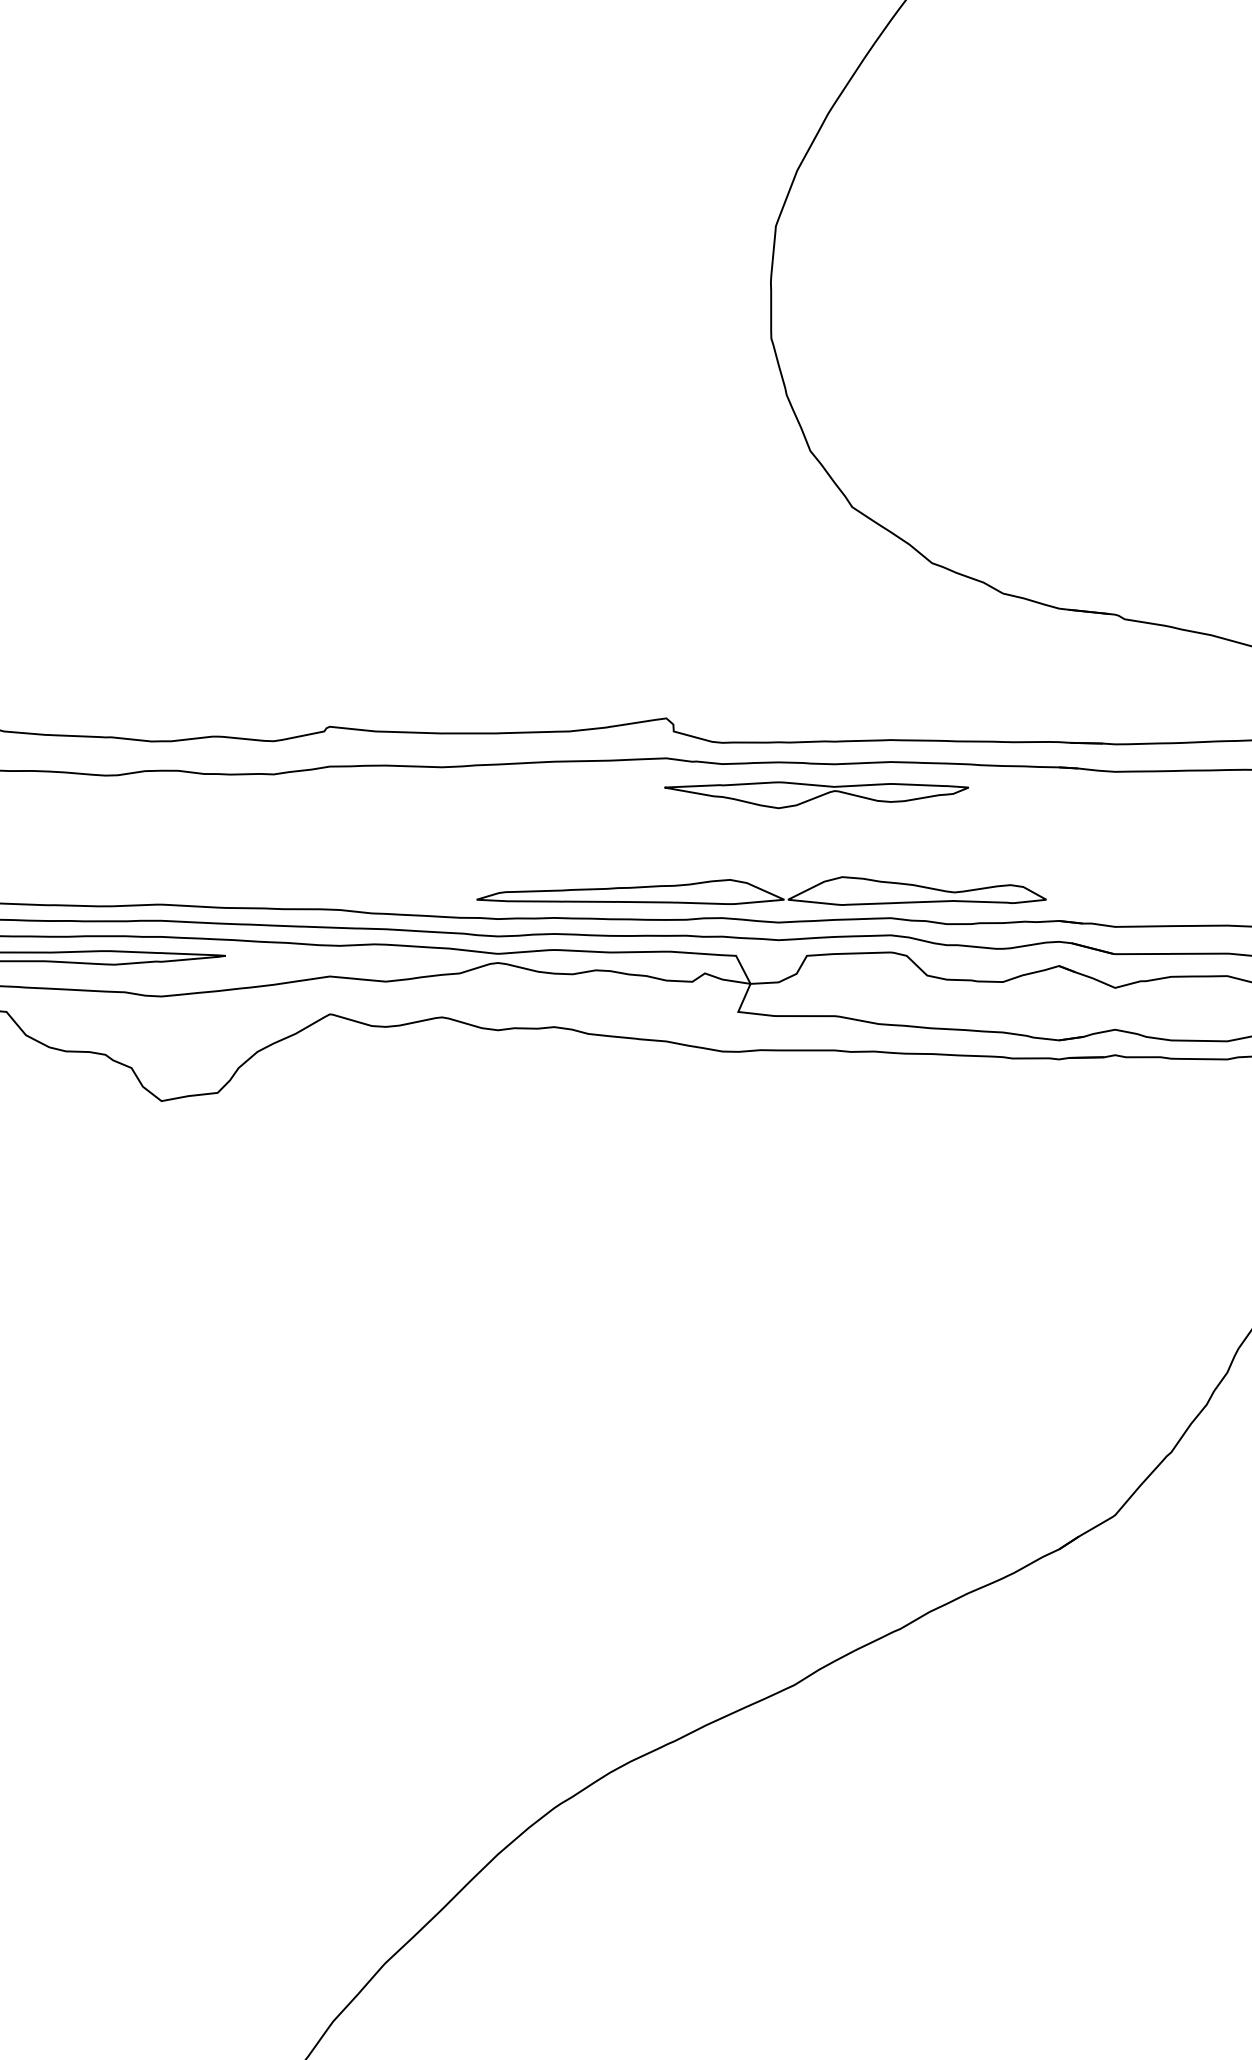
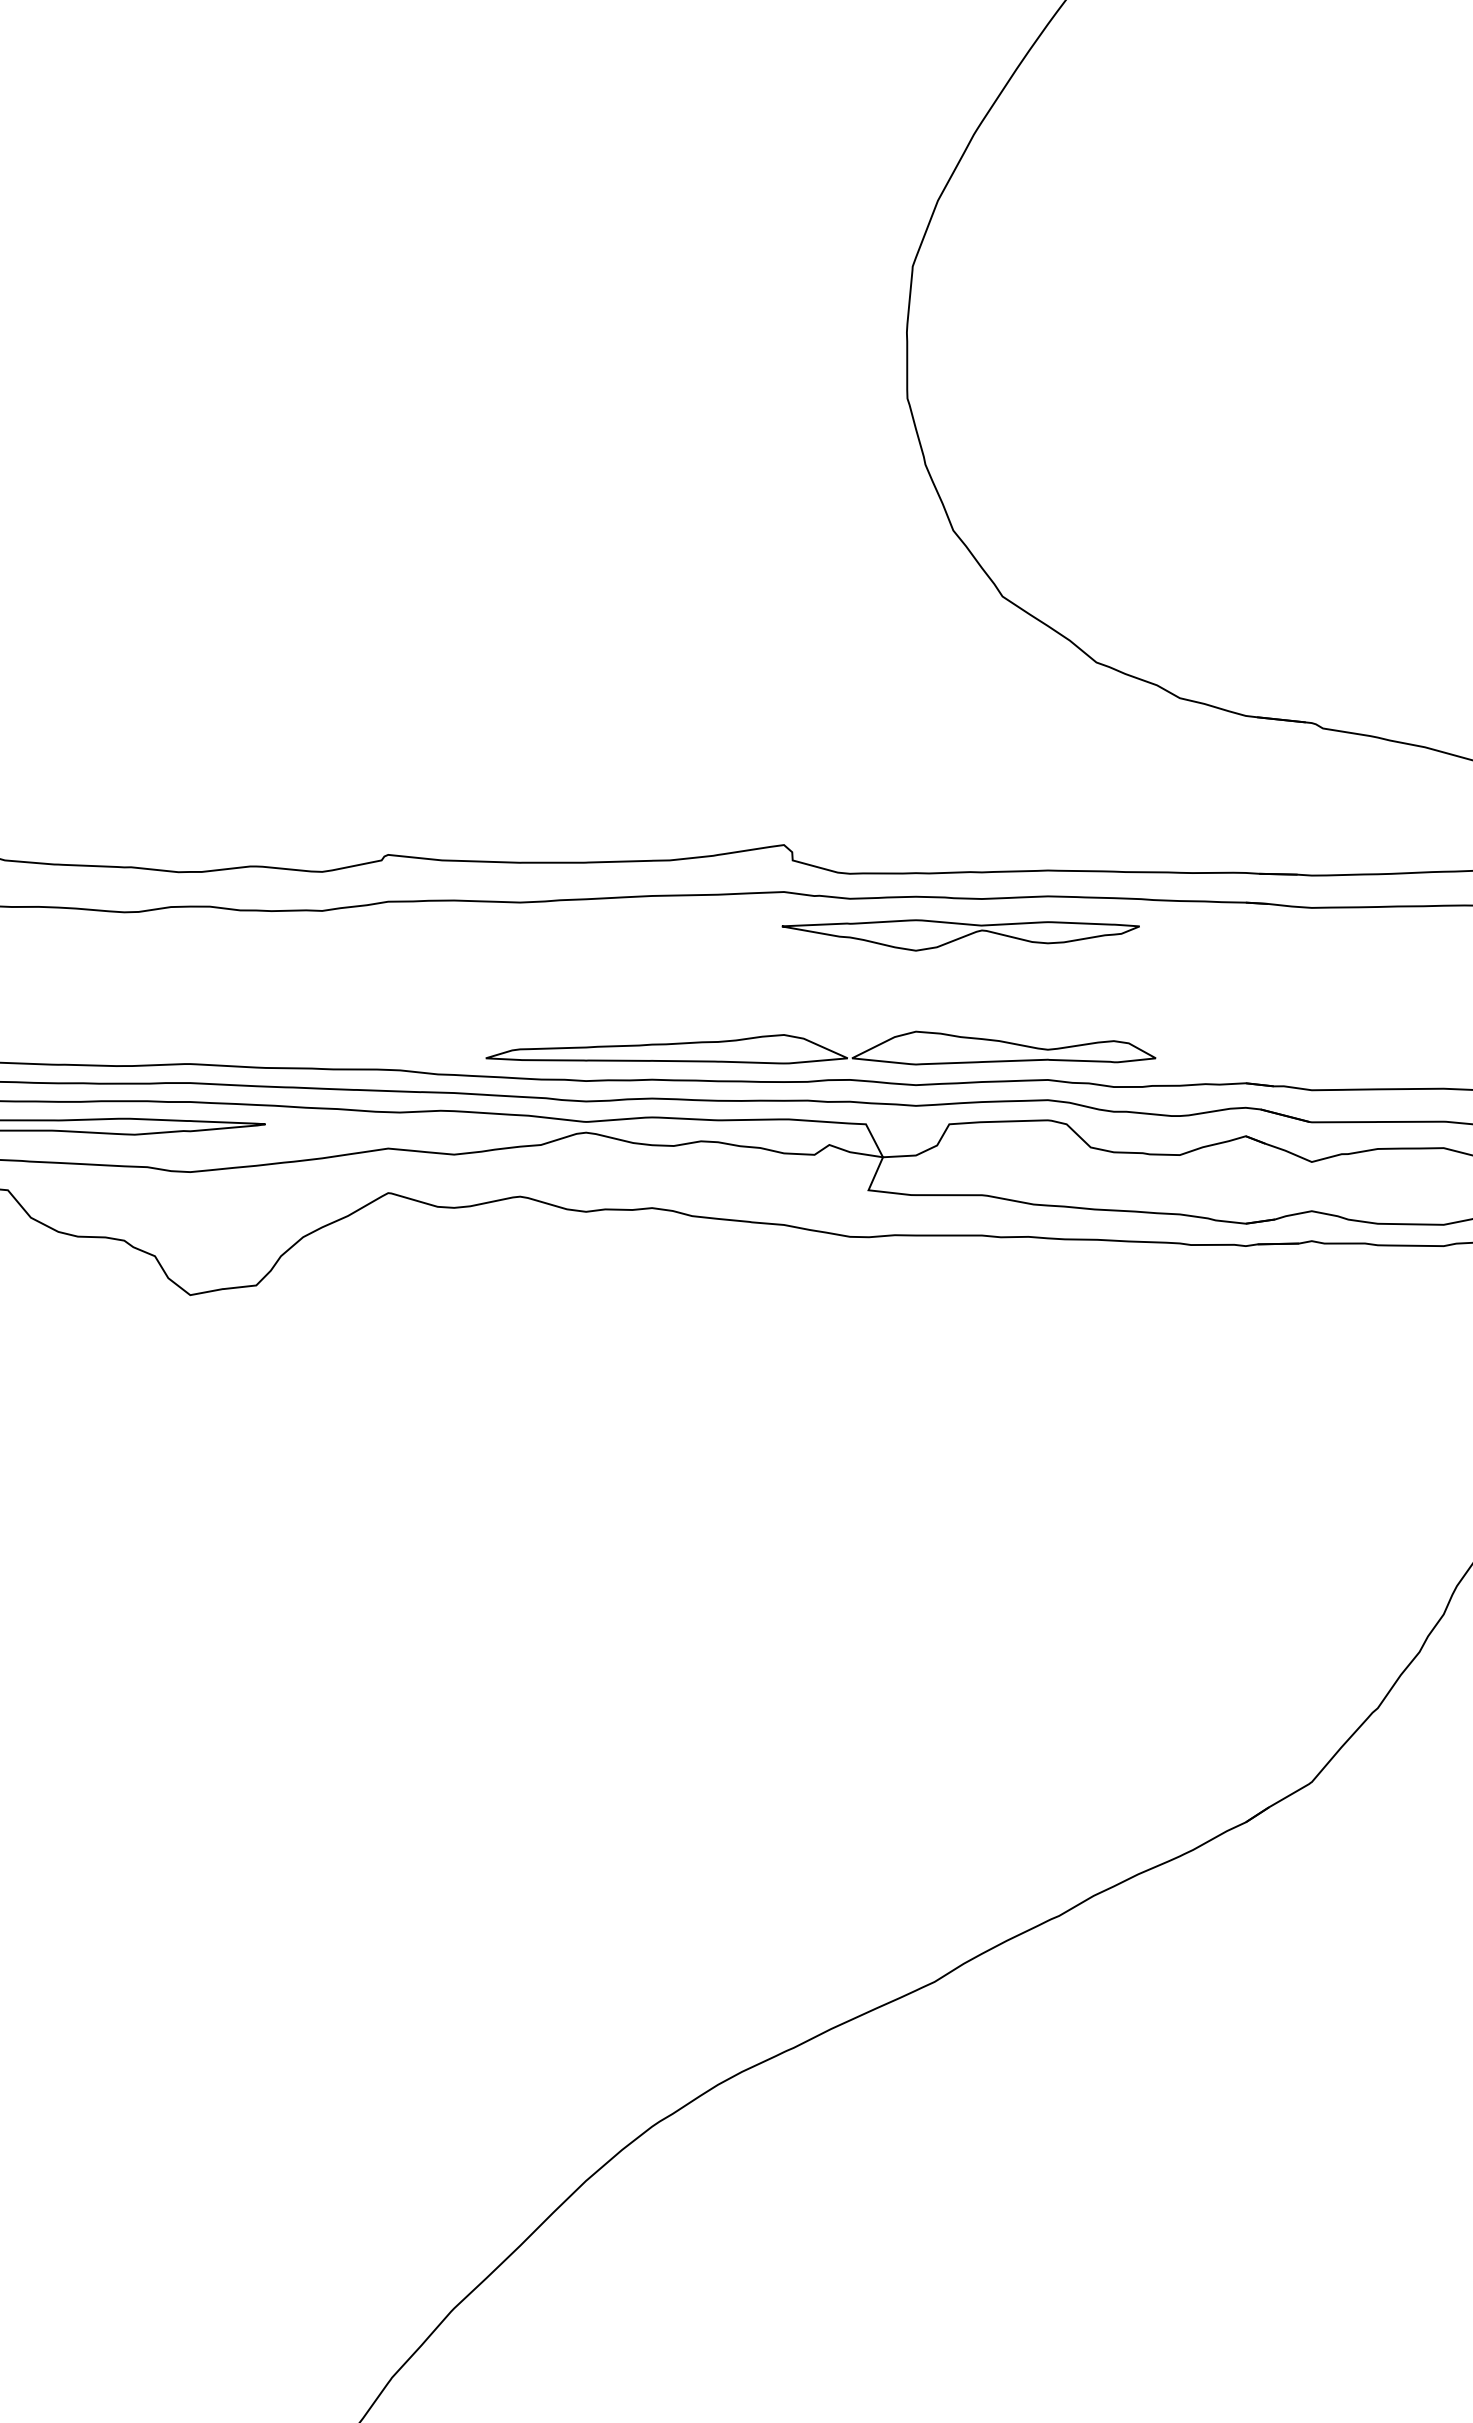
part: (761, 890) -> (820, 1047), moved

